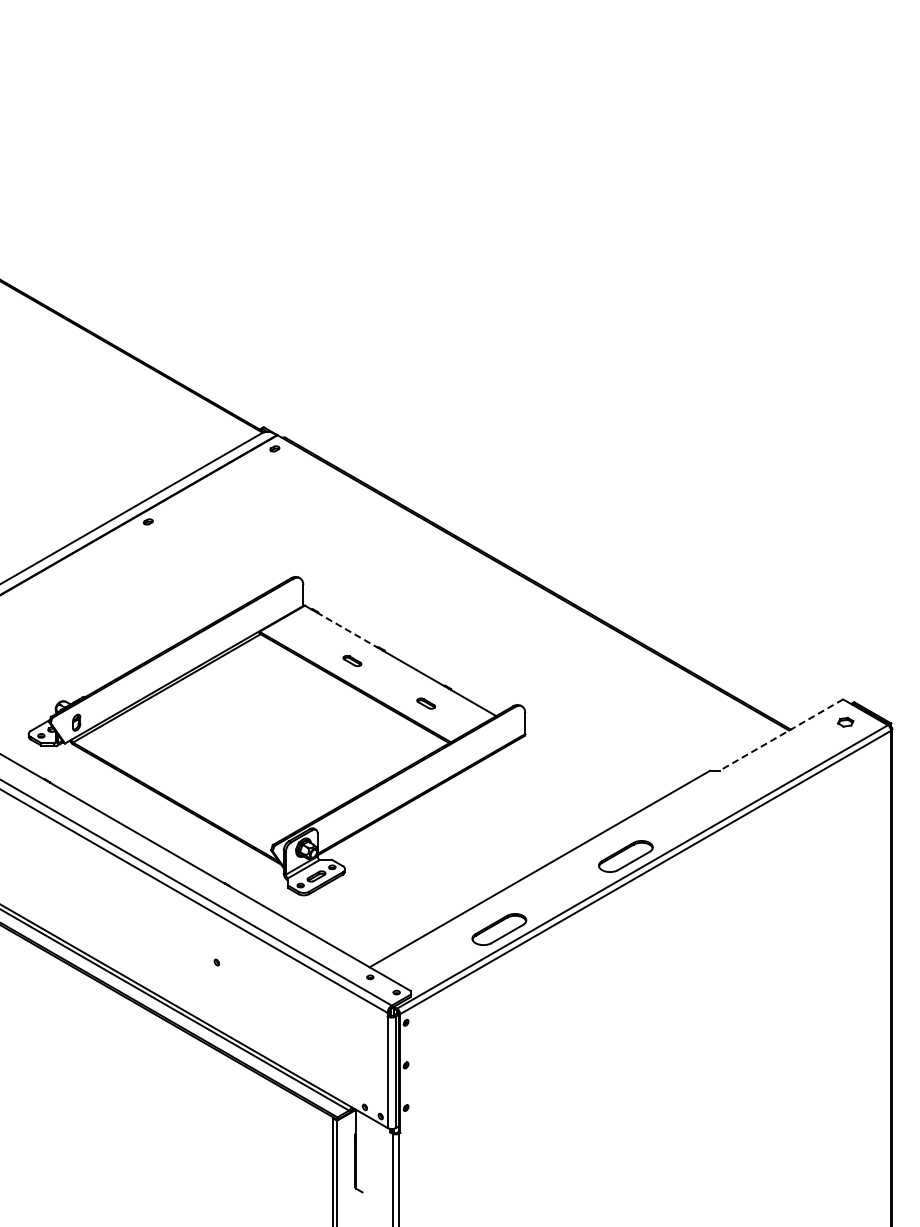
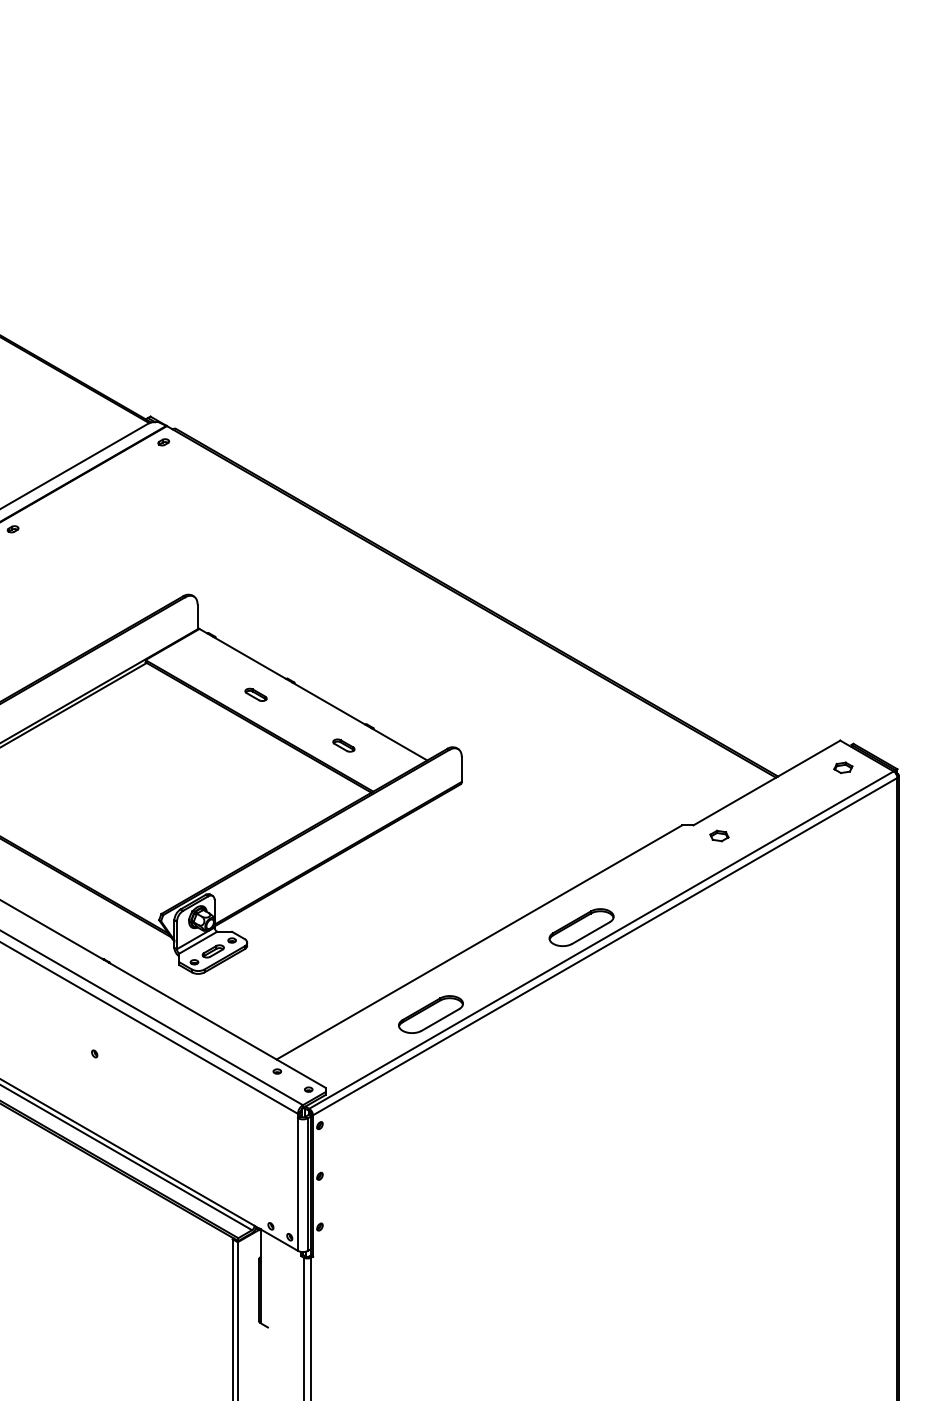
line: (347, 630) -> (250, 658), dashed -> solid
line: (781, 735) -> (766, 783), dashed -> solid
part: (741, 779) -> (719, 835), added

